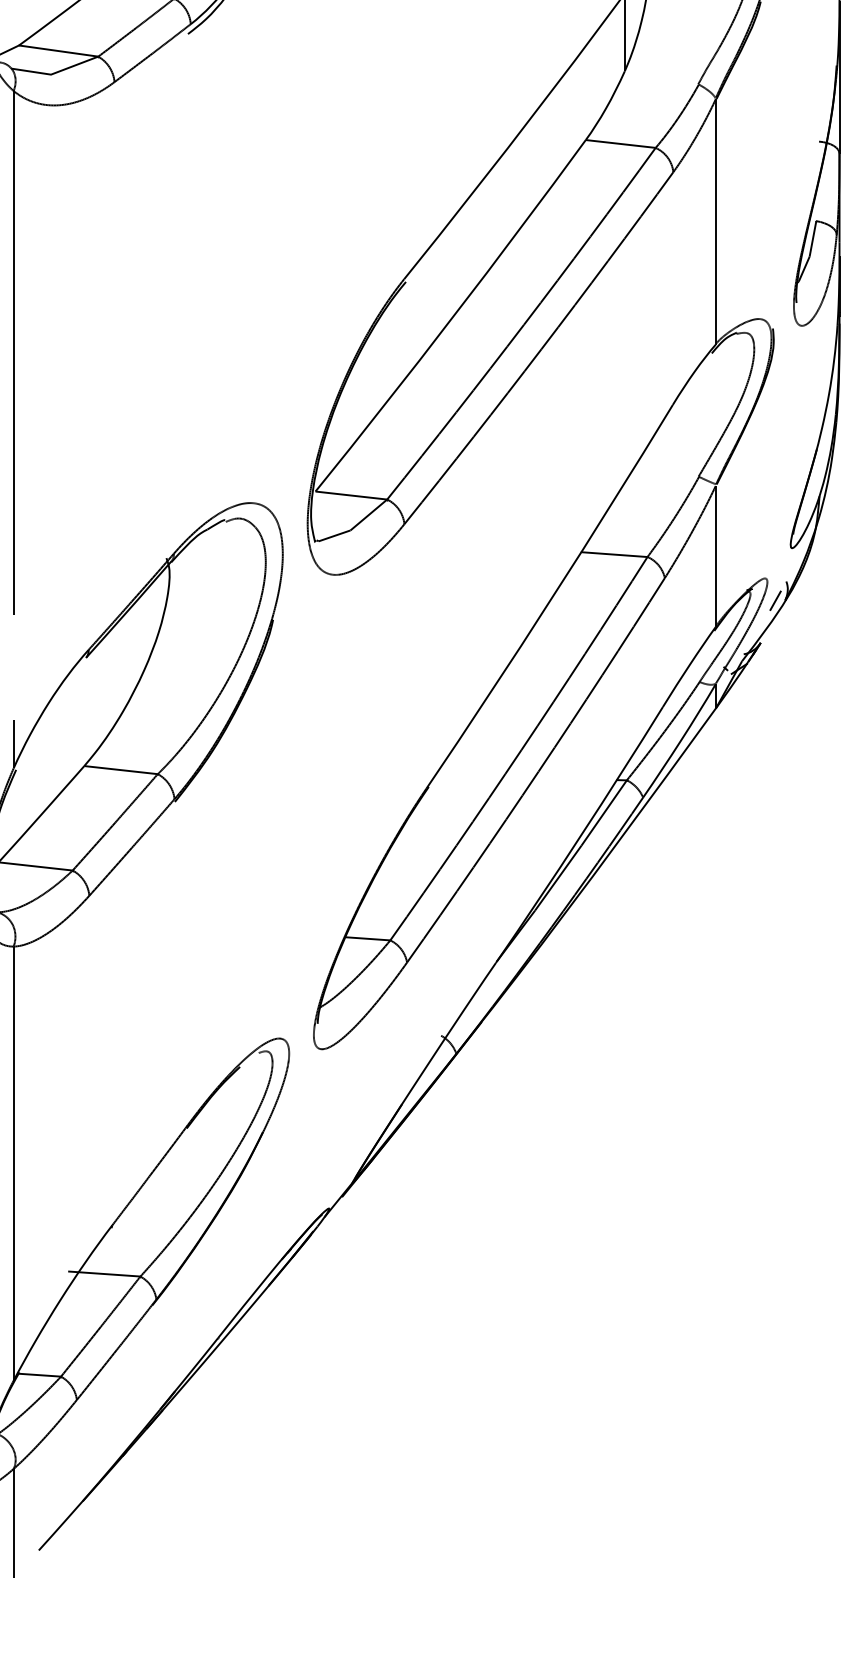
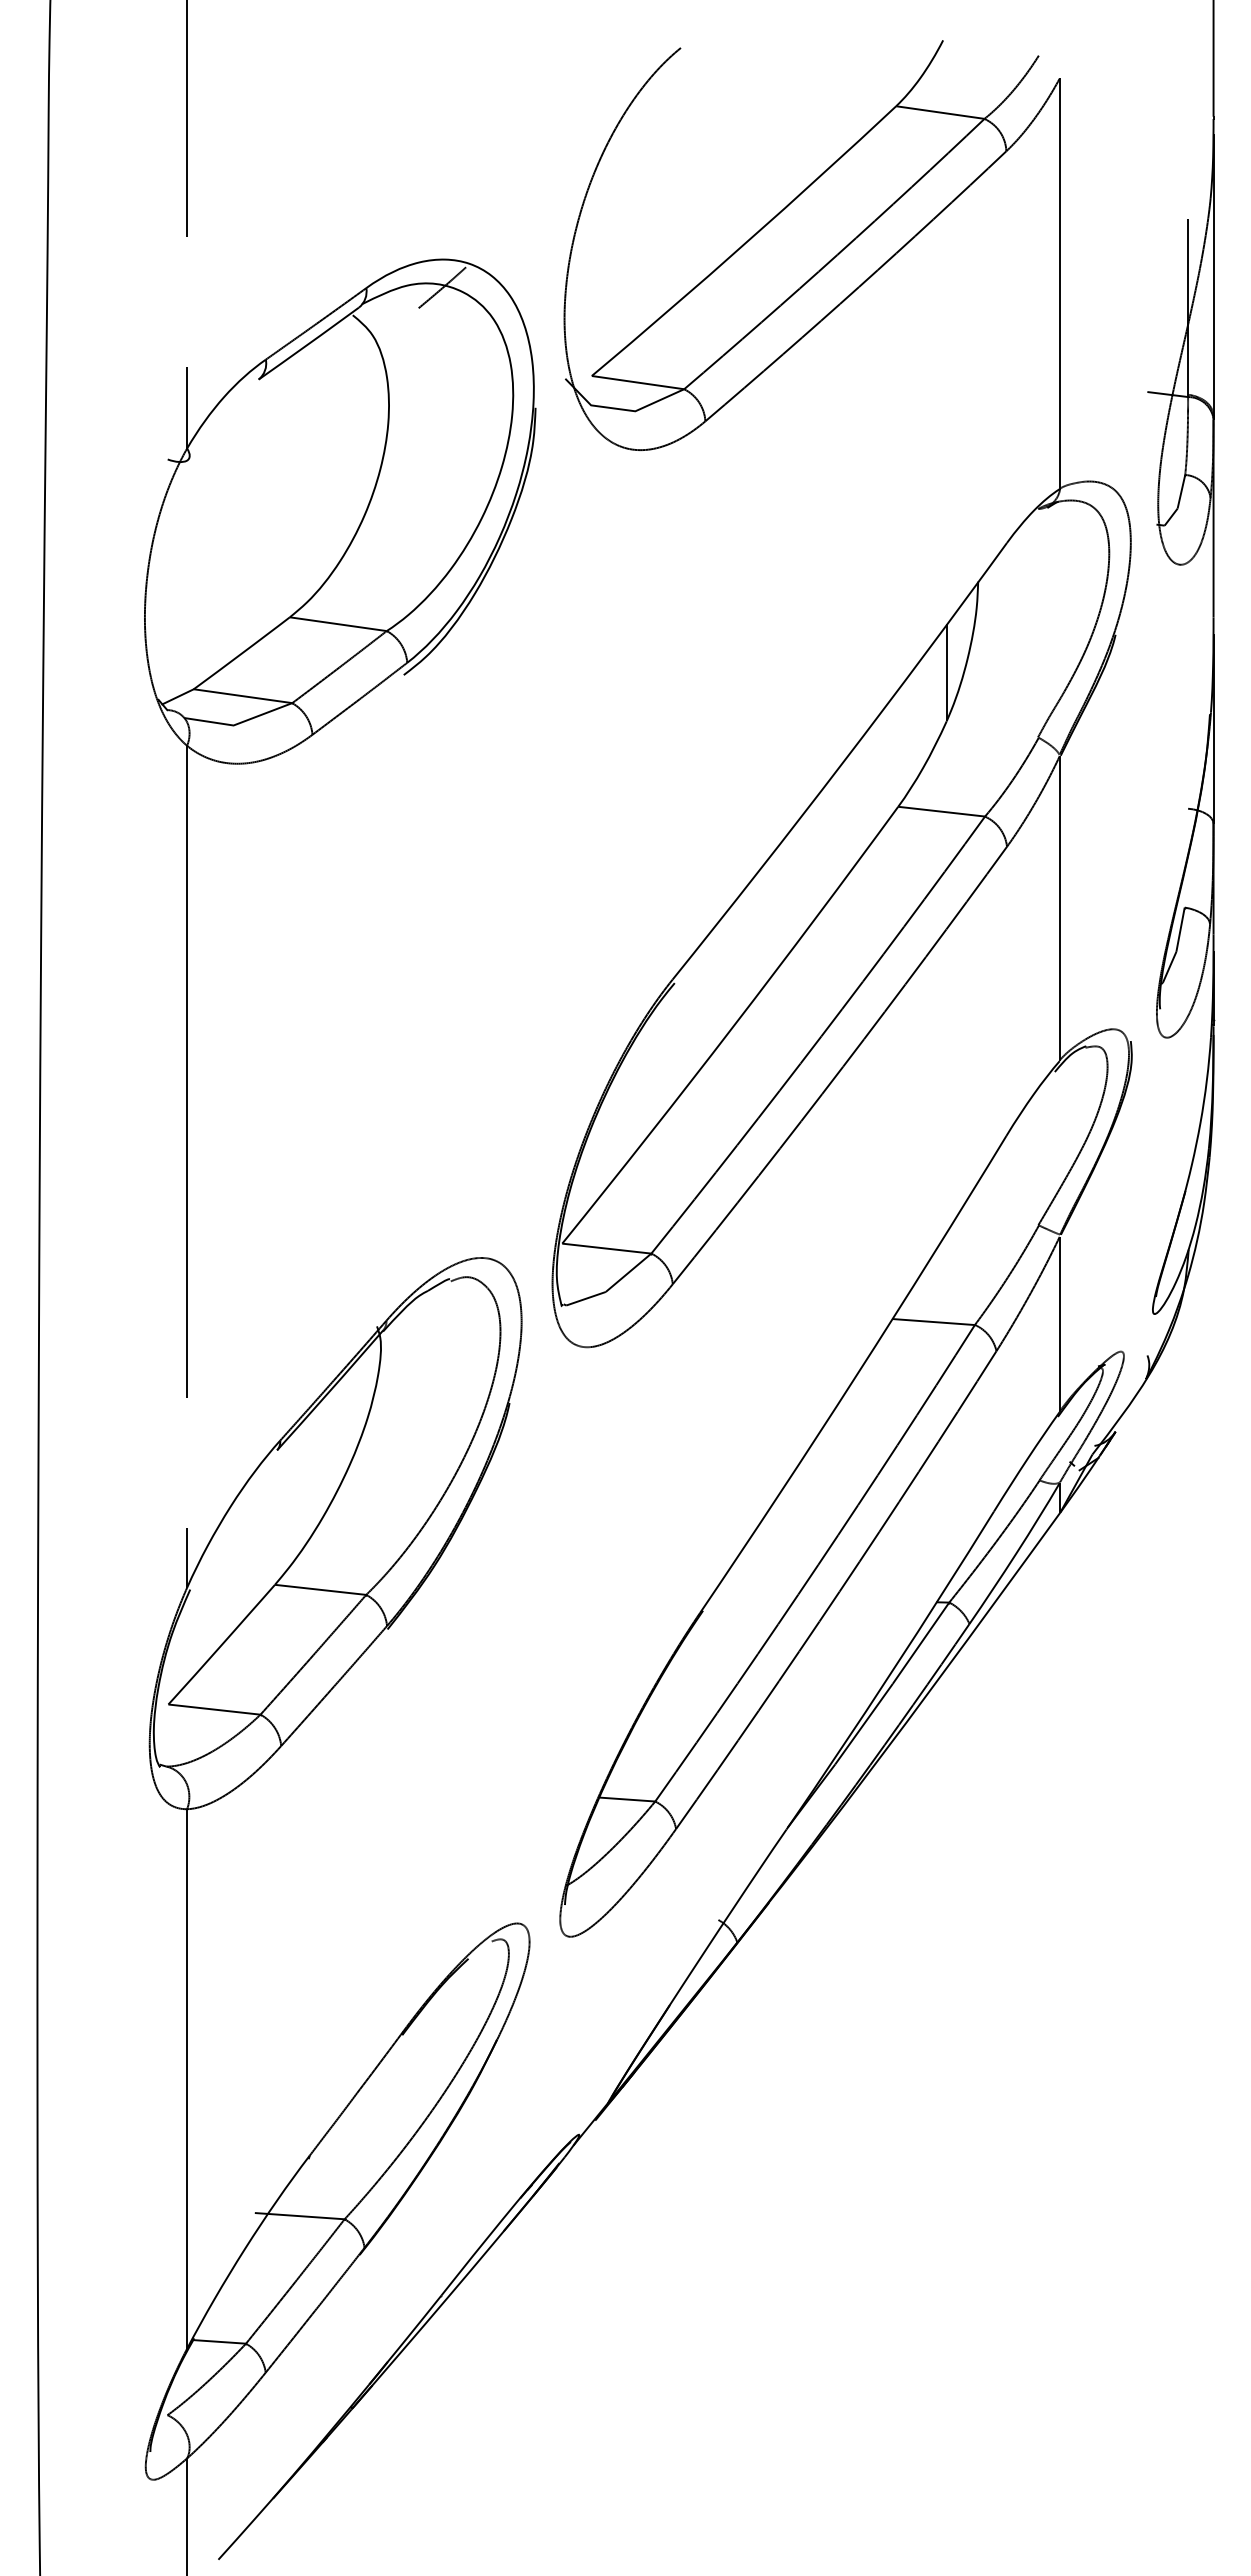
line: (775, 600) -> (1133, 1379), removed

